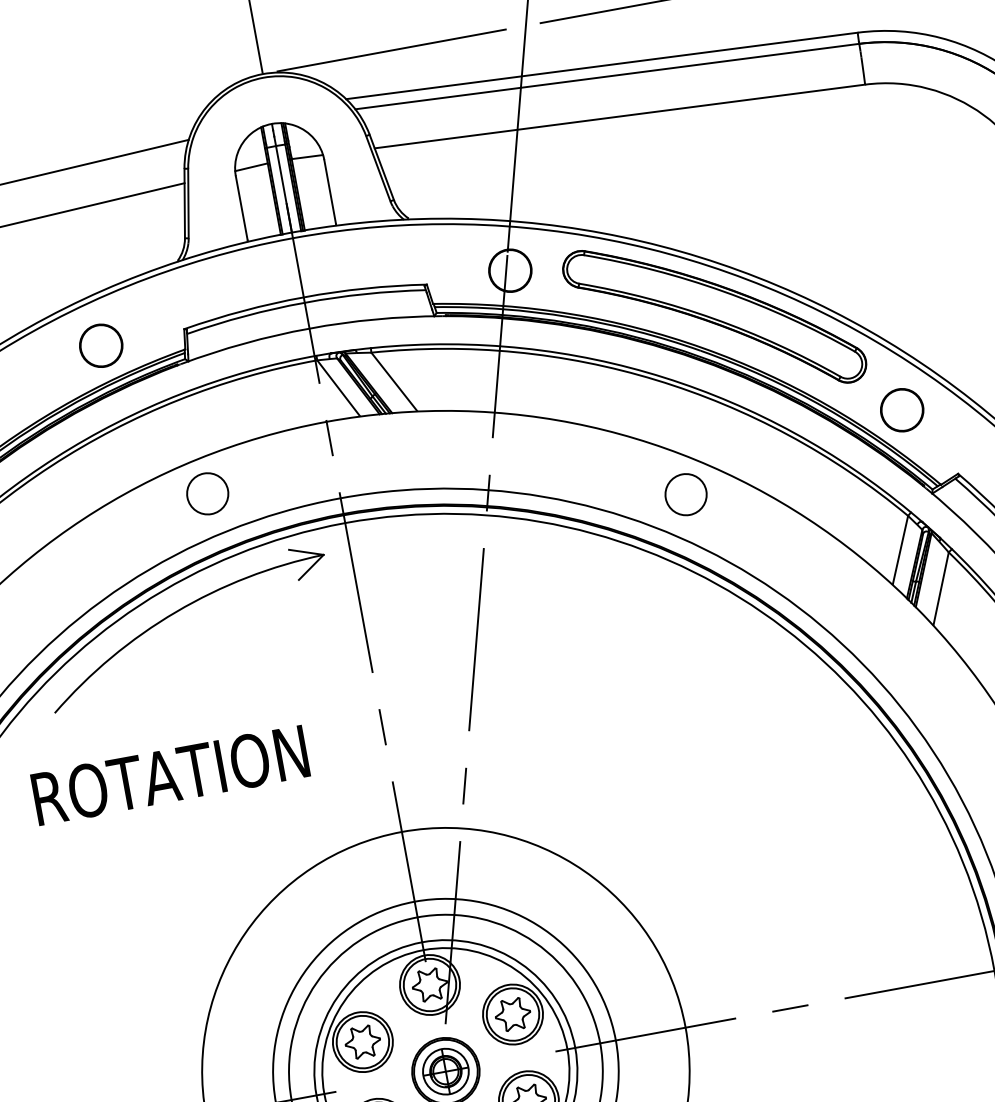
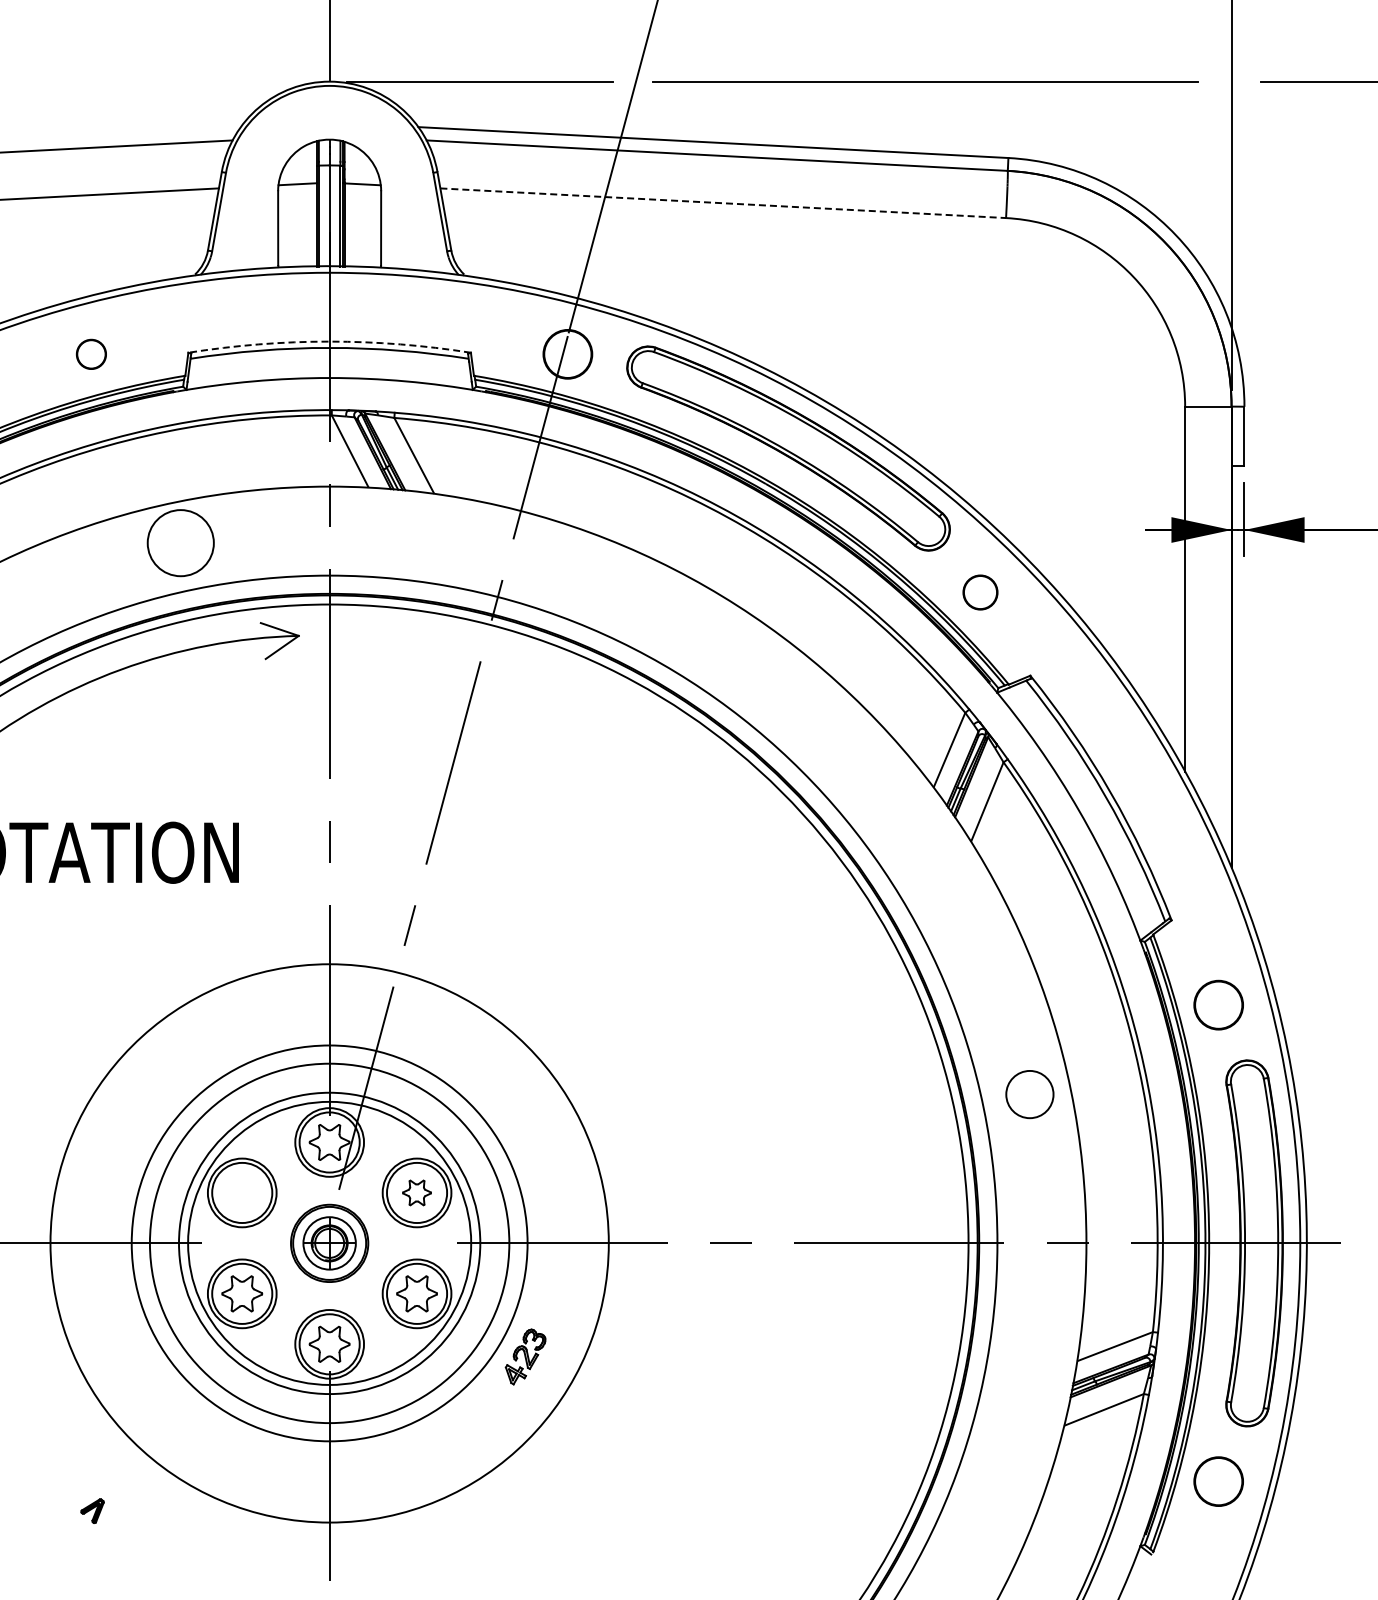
line: (620, 116) -> (723, 203), solid -> dashed
arc: (303, 297) -> (329, 341), solid -> dashed
circle: (101, 345) -> (91, 354), size x0.6
circle: (902, 410) -> (980, 592), size x0.7
circle: (207, 493) -> (180, 542), size x1.4
circle: (685, 494) -> (719, 642), removed
part: (512, 1014) -> (416, 1192), size x0.7
part: (363, 1041) -> (242, 1192), removed

